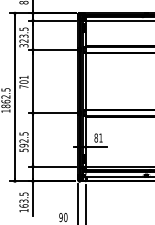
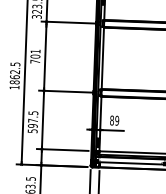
text: (100, 137) -> (116, 120), 81 -> 89
text: (23, 140) -> (32, 120), 592.5 -> 597.5

